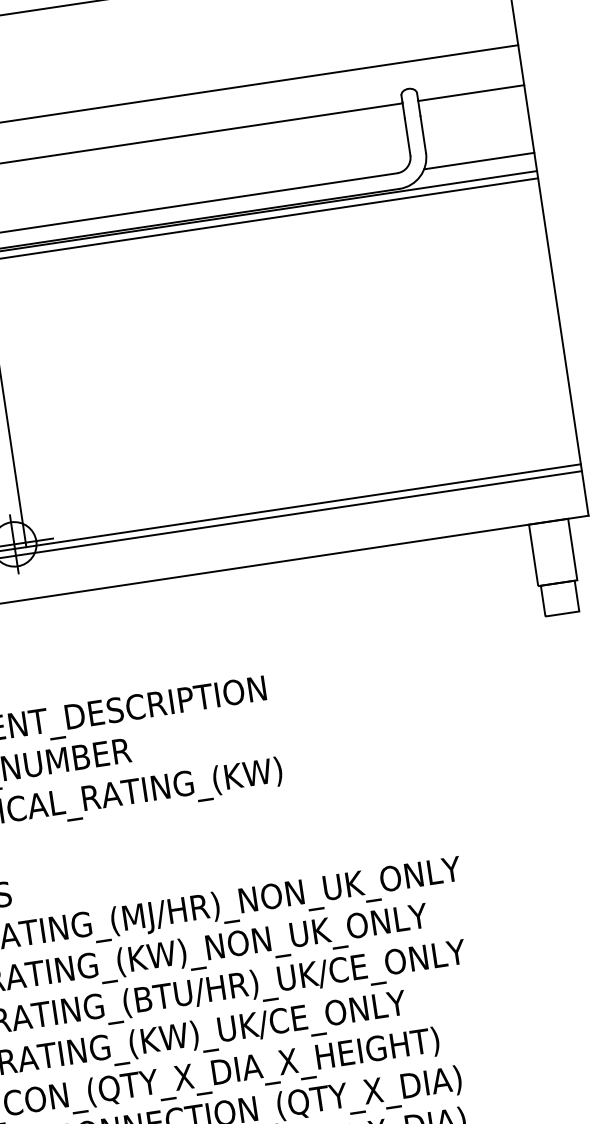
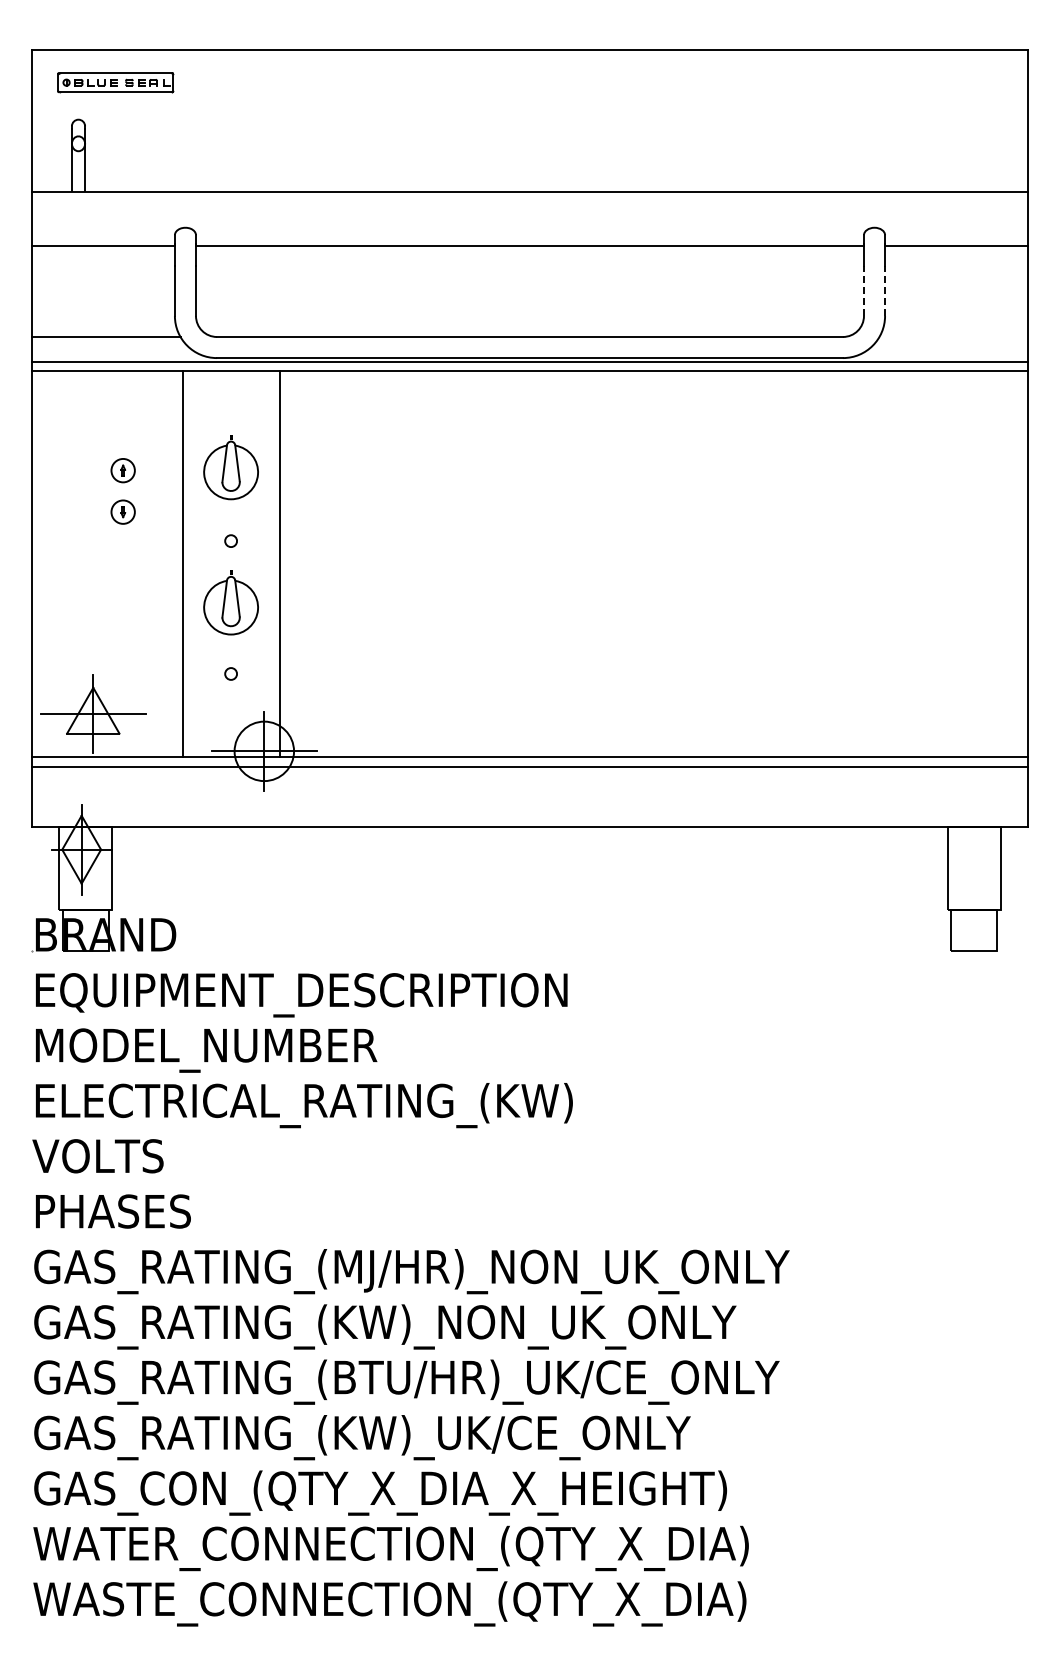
line: (423, 134) -> (885, 291), solid -> dashed
line: (407, 137) -> (863, 291), solid -> dashed
line: (479, 161) -> (953, 337), removed

